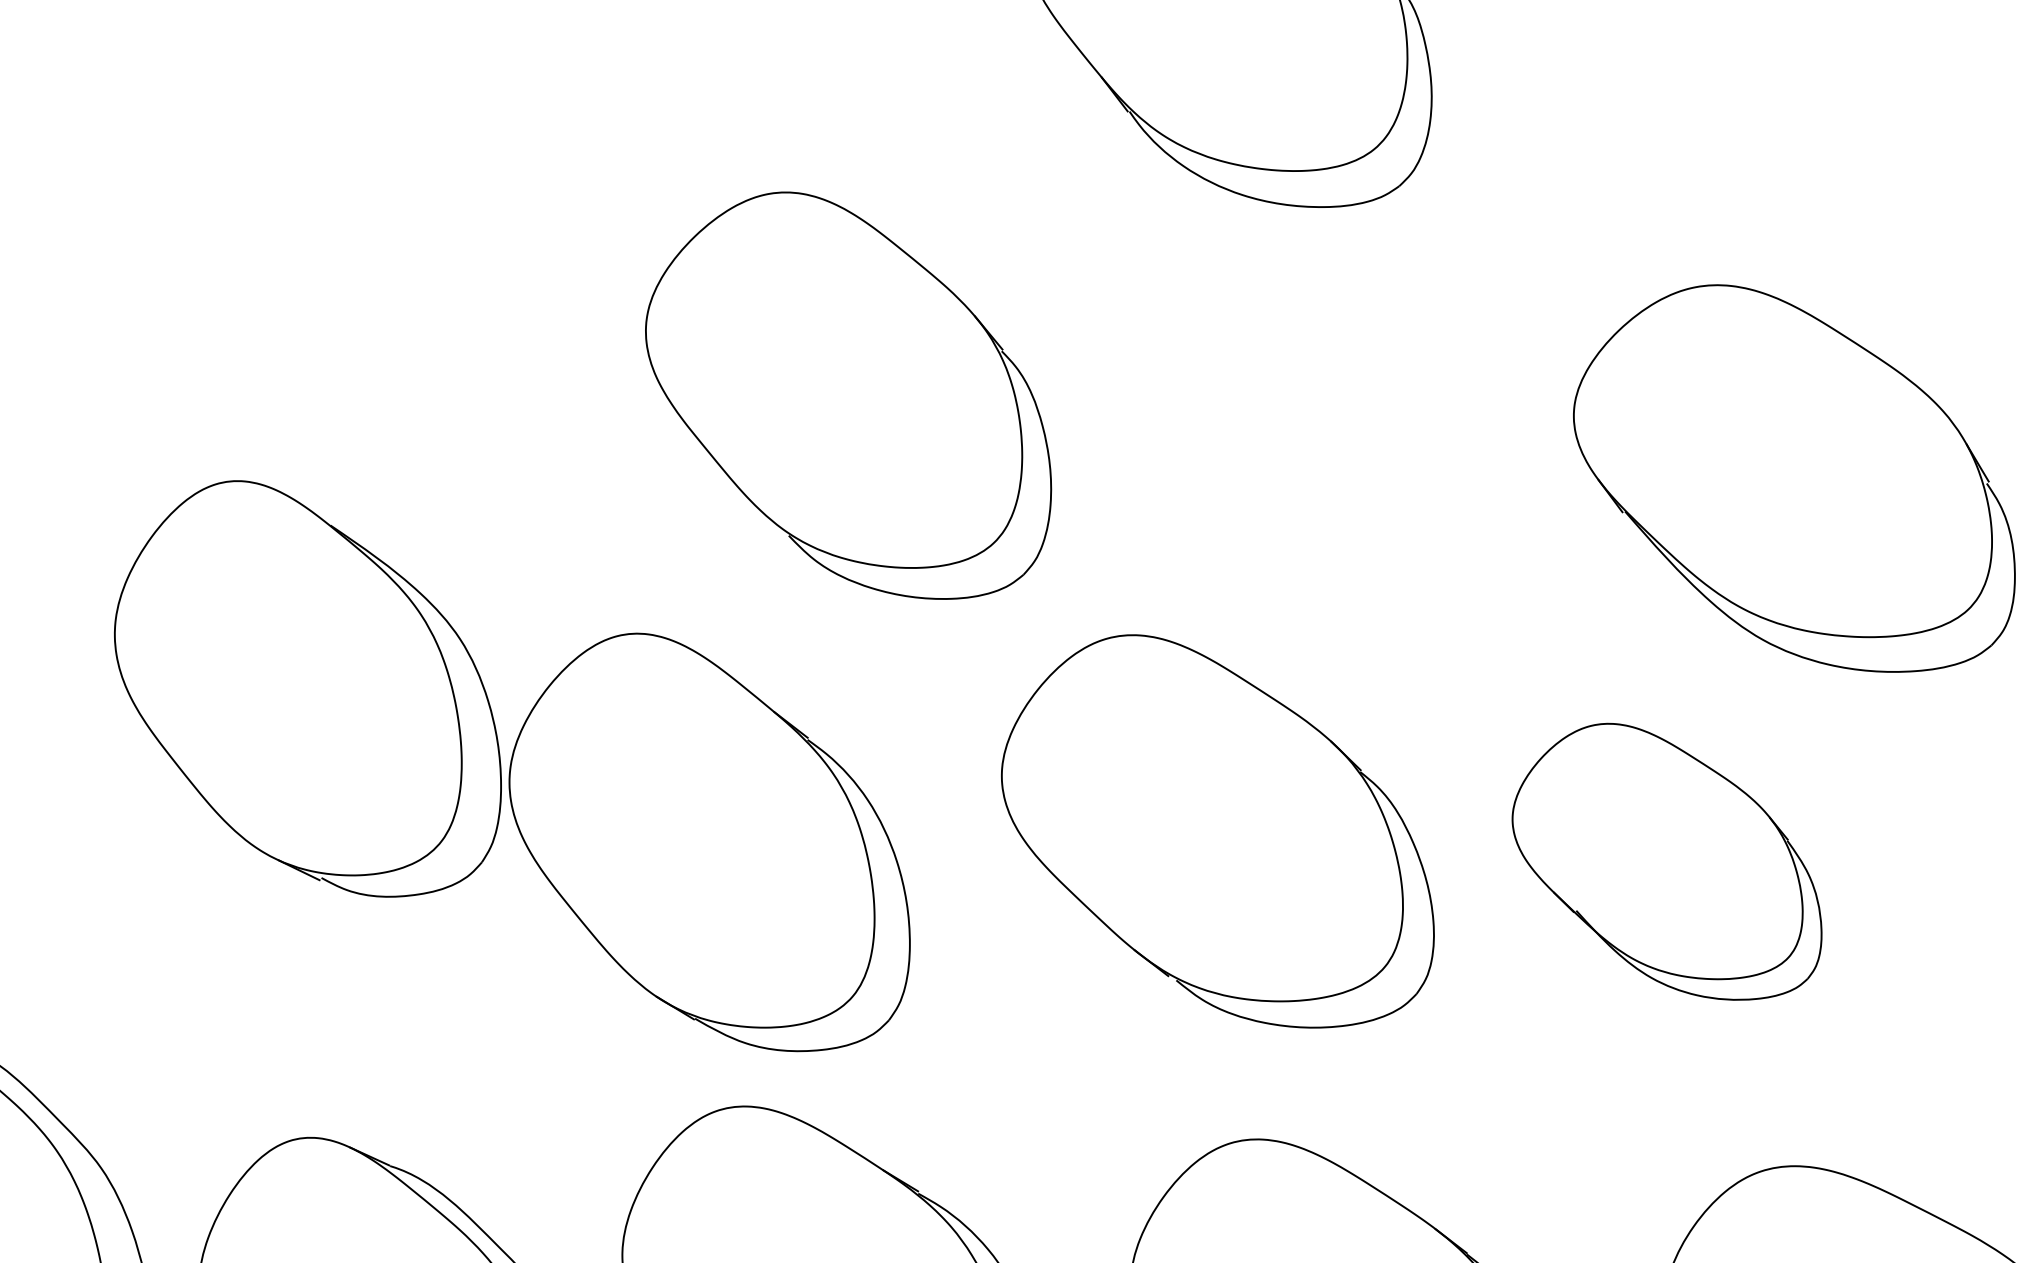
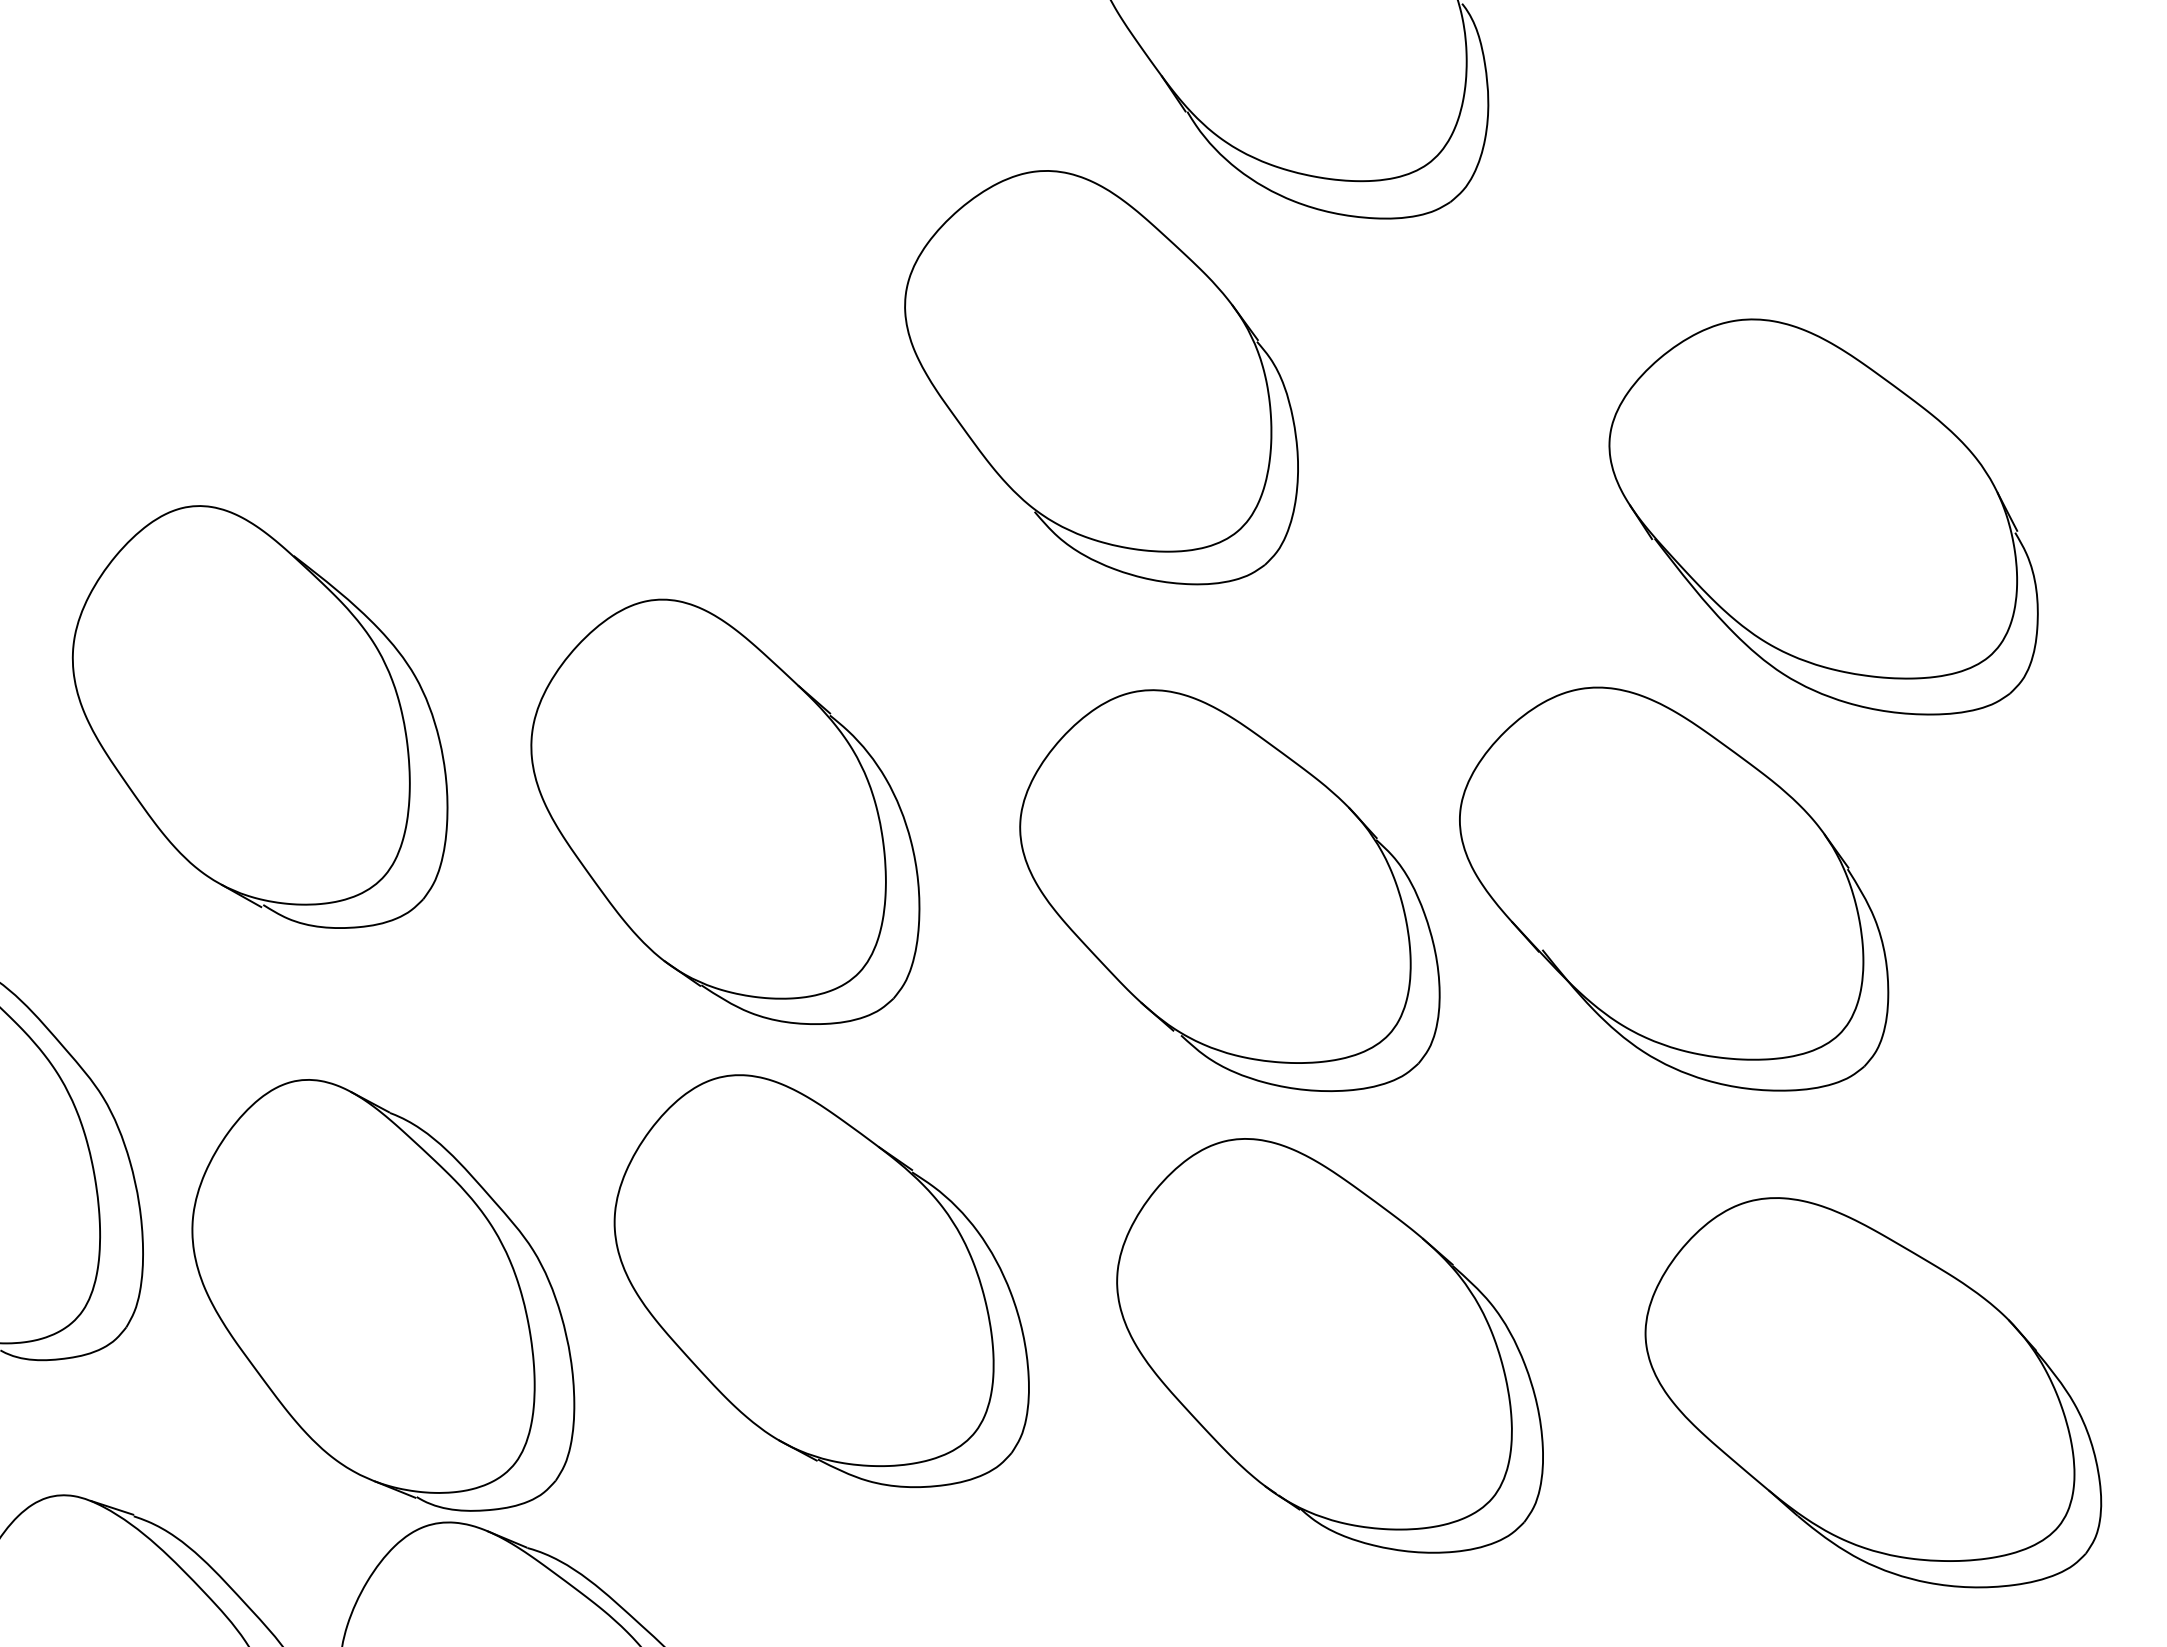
part: (847, 396) -> (1101, 377), moved
part: (306, 688) -> (259, 716), moved
part: (1216, 831) -> (1229, 890), moved
part: (1666, 861) -> (1674, 888), size x1.43

